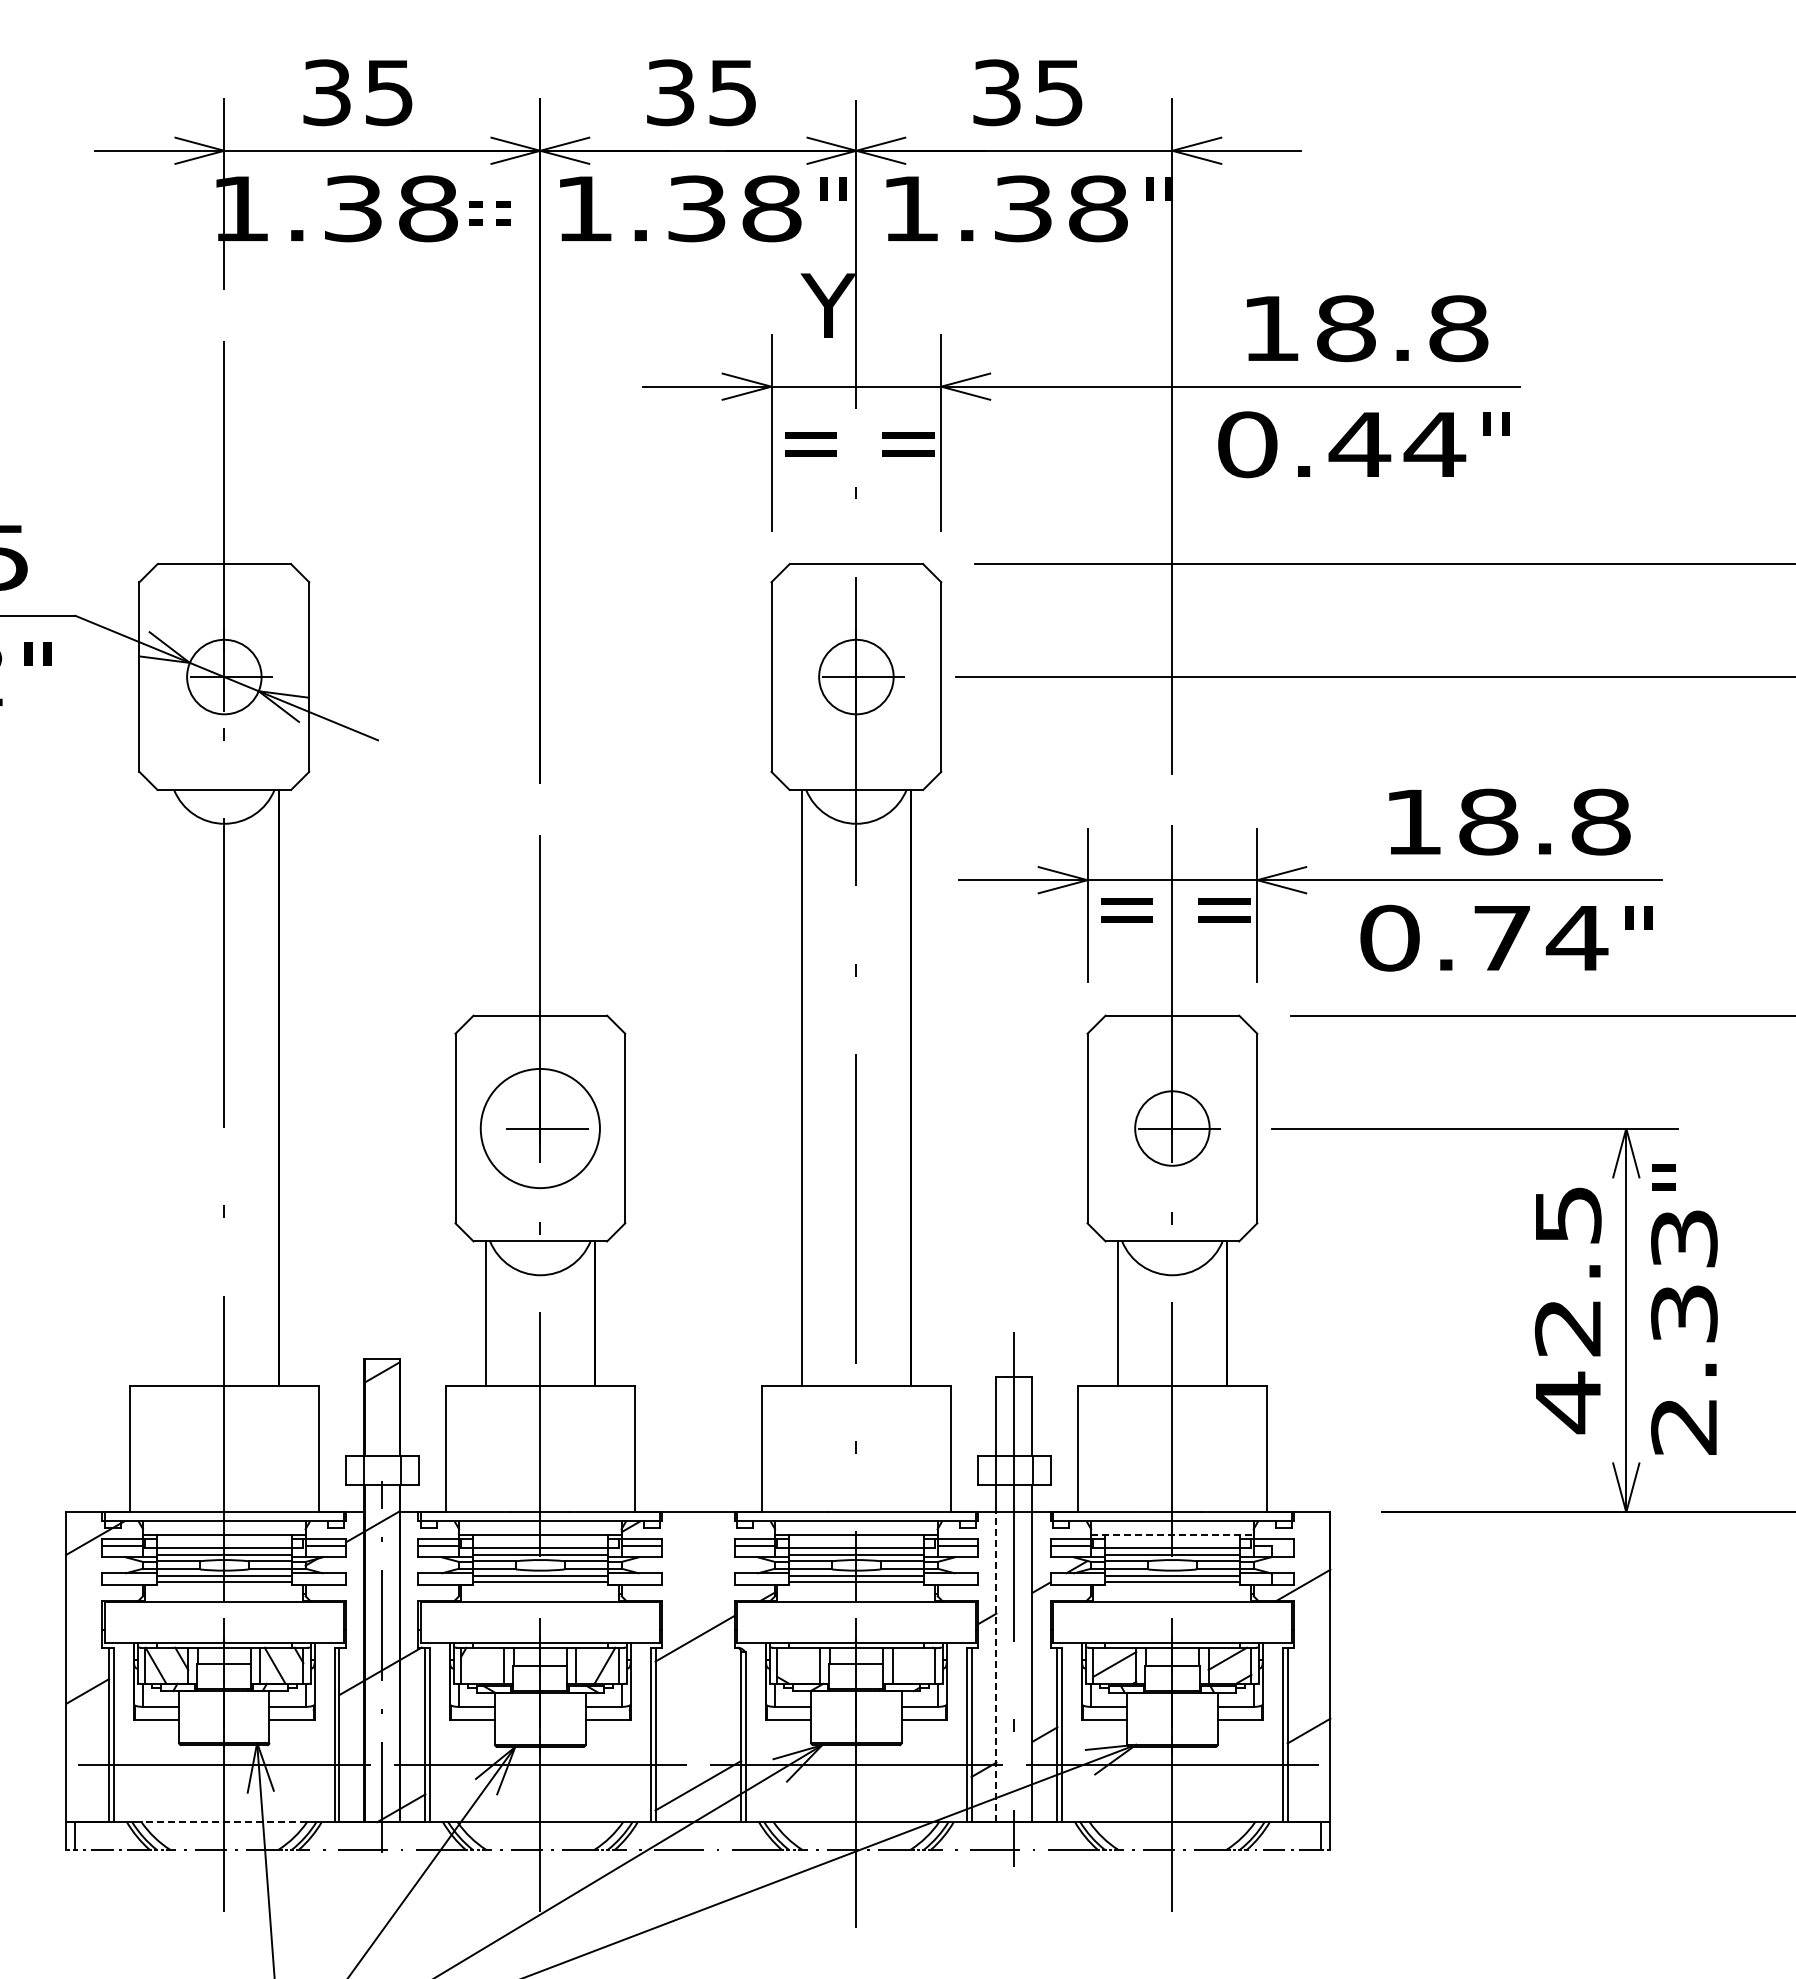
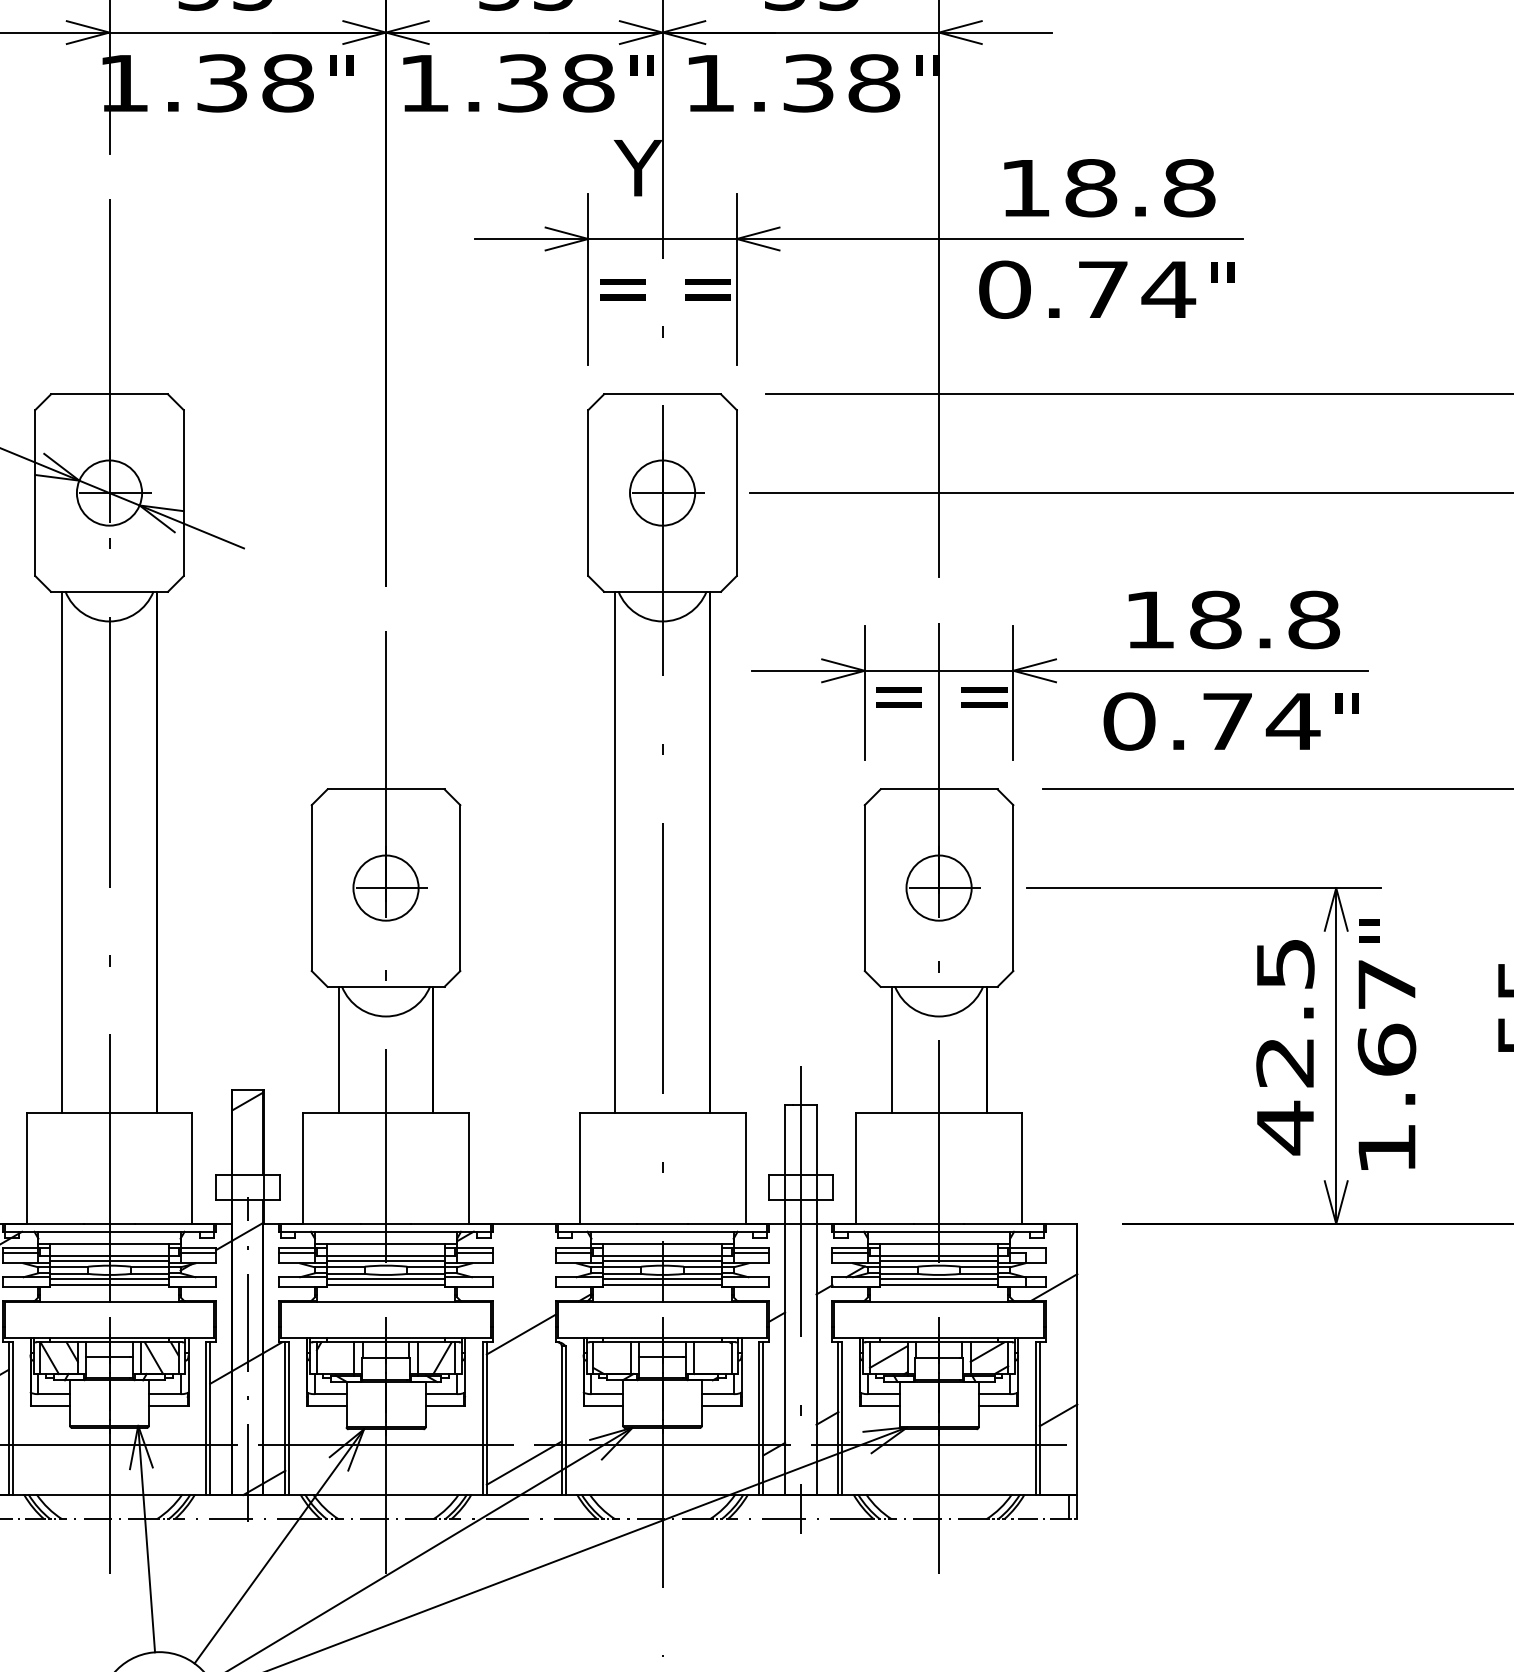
text: (489, 201) -> (341, 76), = = -> "
text: (1359, 444) -> (1102, 289), 0.44 -> 0.74
line: (170, 1087) -> (62, 852), added
circle: (540, 1128) -> (386, 888), size x0.62
text: (1684, 1332) -> (1387, 1066), 2.33 -> 1.67
line: (1172, 1534) -> (939, 1243), dashed -> solid
line: (996, 1667) -> (785, 1359), dashed -> solid
line: (224, 1822) -> (109, 1495), dashed -> solid

